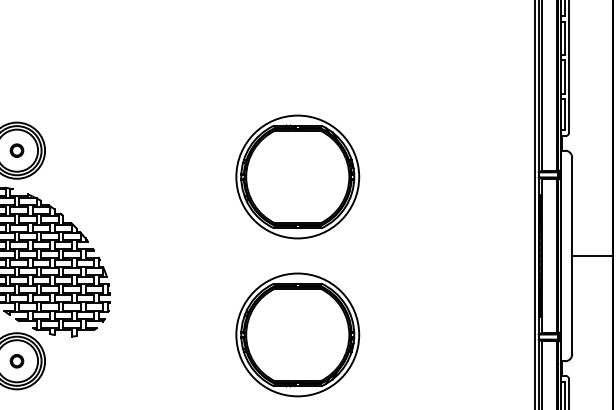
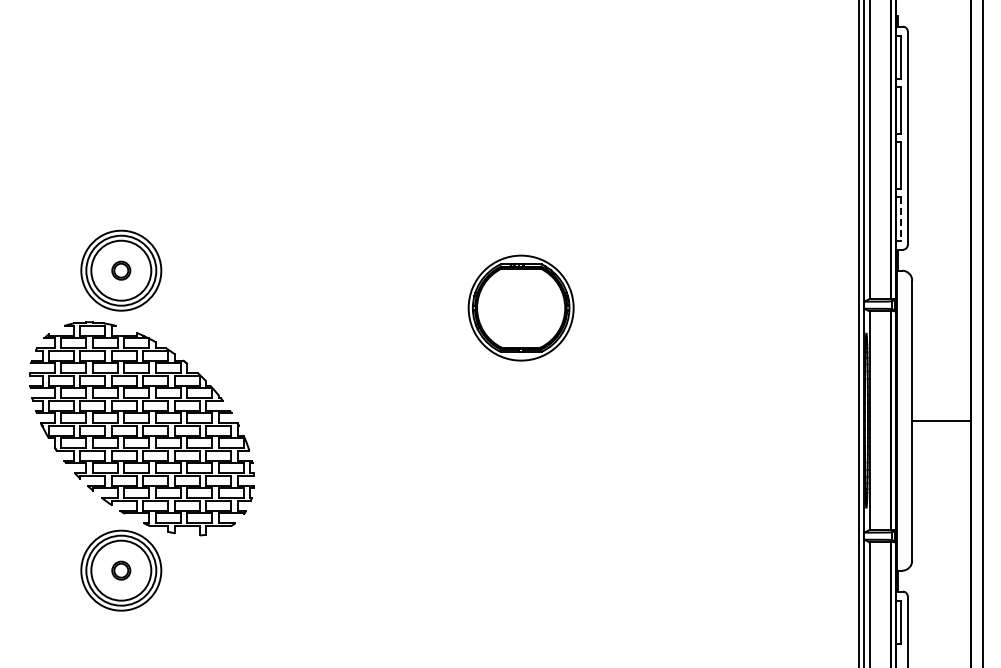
line: (564, 114) -> (901, 218), solid -> dashed
part: (297, 176) -> (520, 307), size x0.6
part: (297, 334) -> (520, 532), removed

